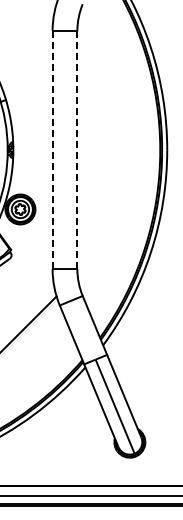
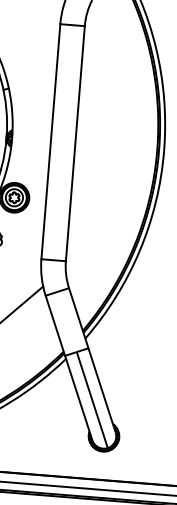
line: (52, 150) -> (50, 142), dashed -> solid
line: (77, 150) -> (75, 144), dashed -> solid

